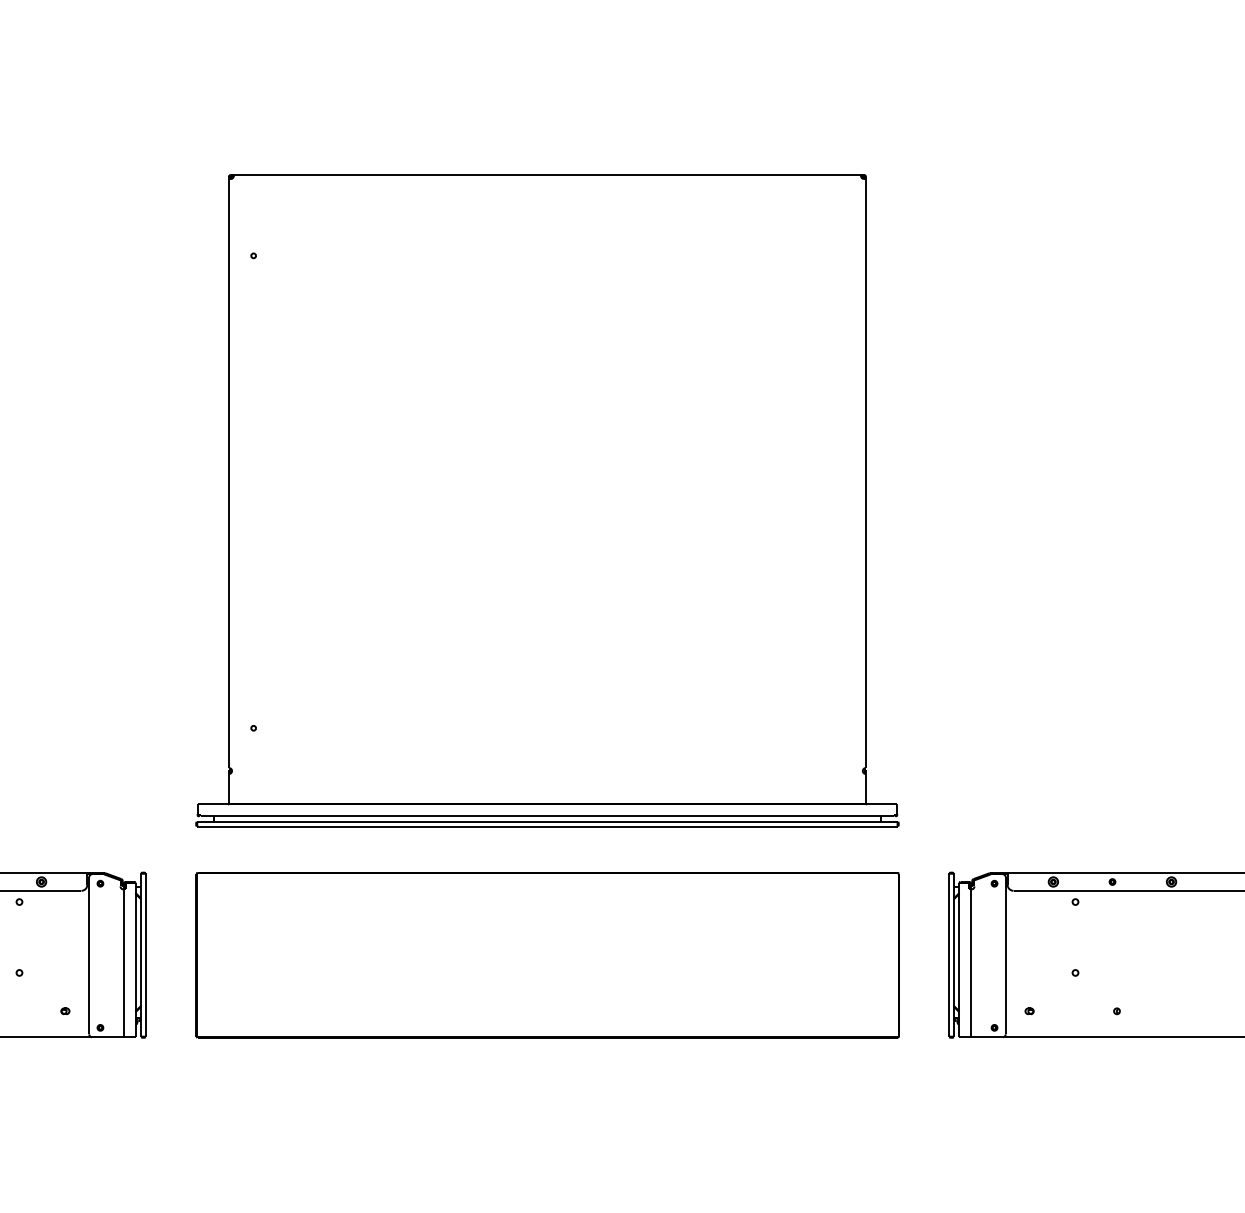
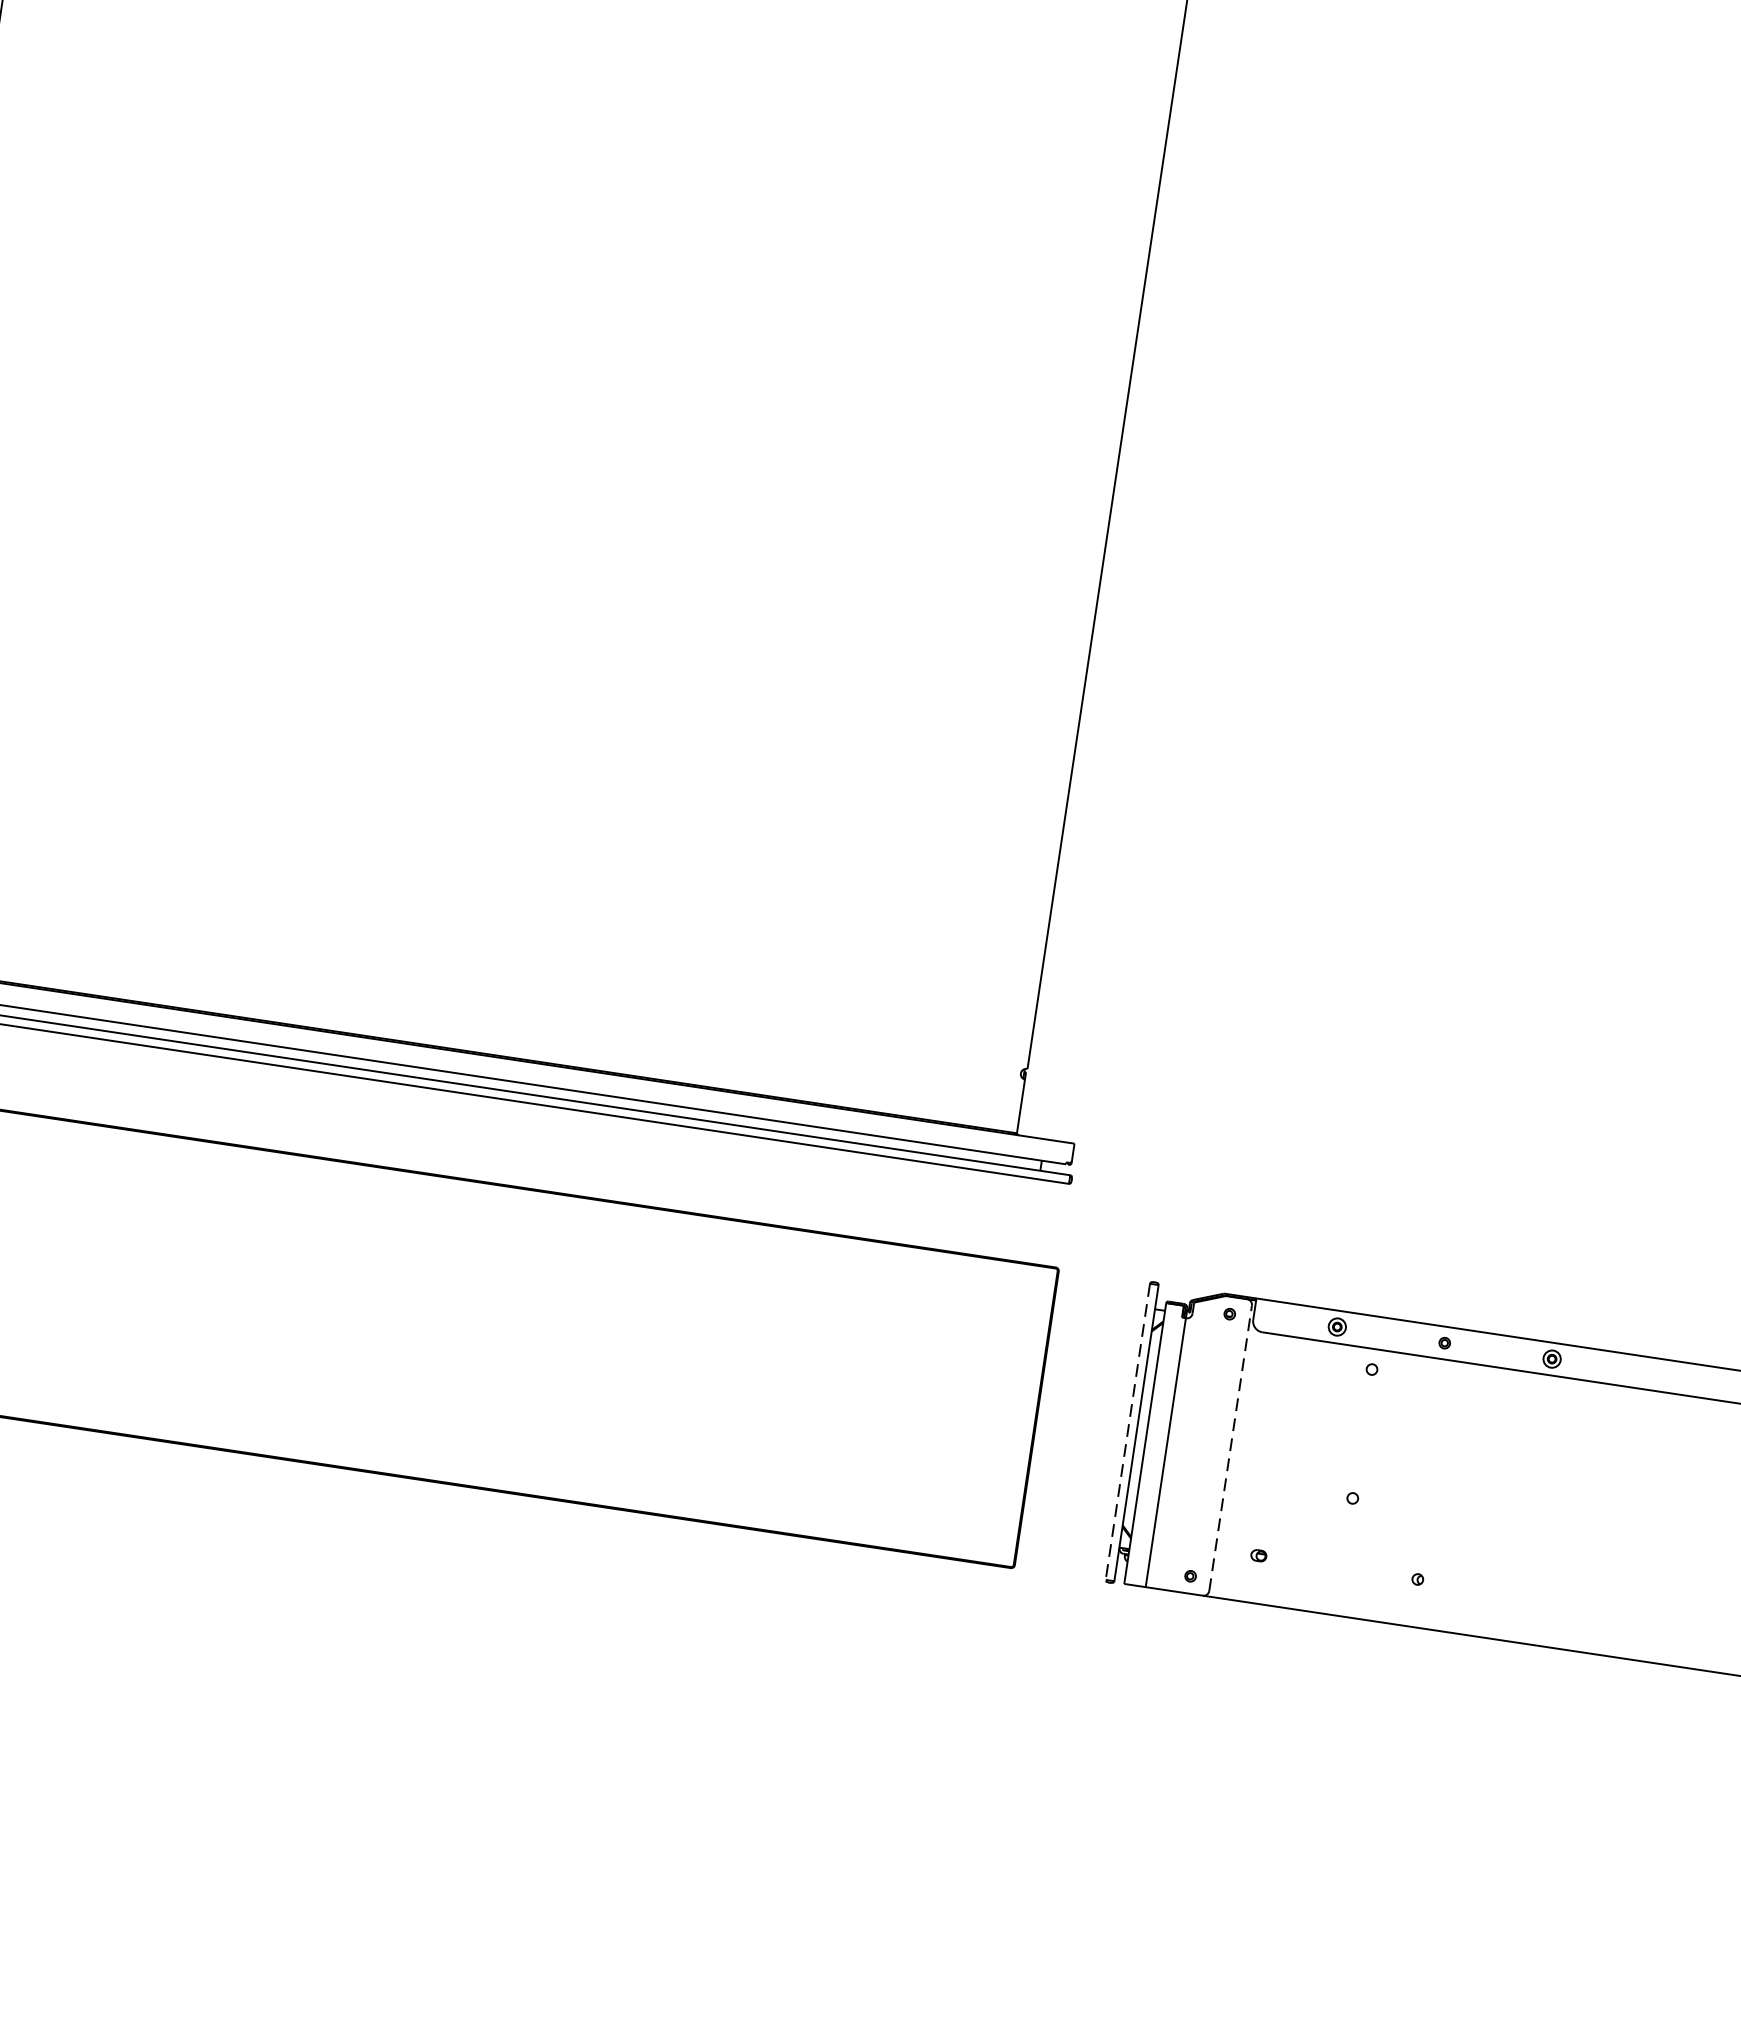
line: (949, 955) -> (1128, 1432), solid -> dashed
line: (1005, 955) -> (1230, 1447), solid -> dashed

